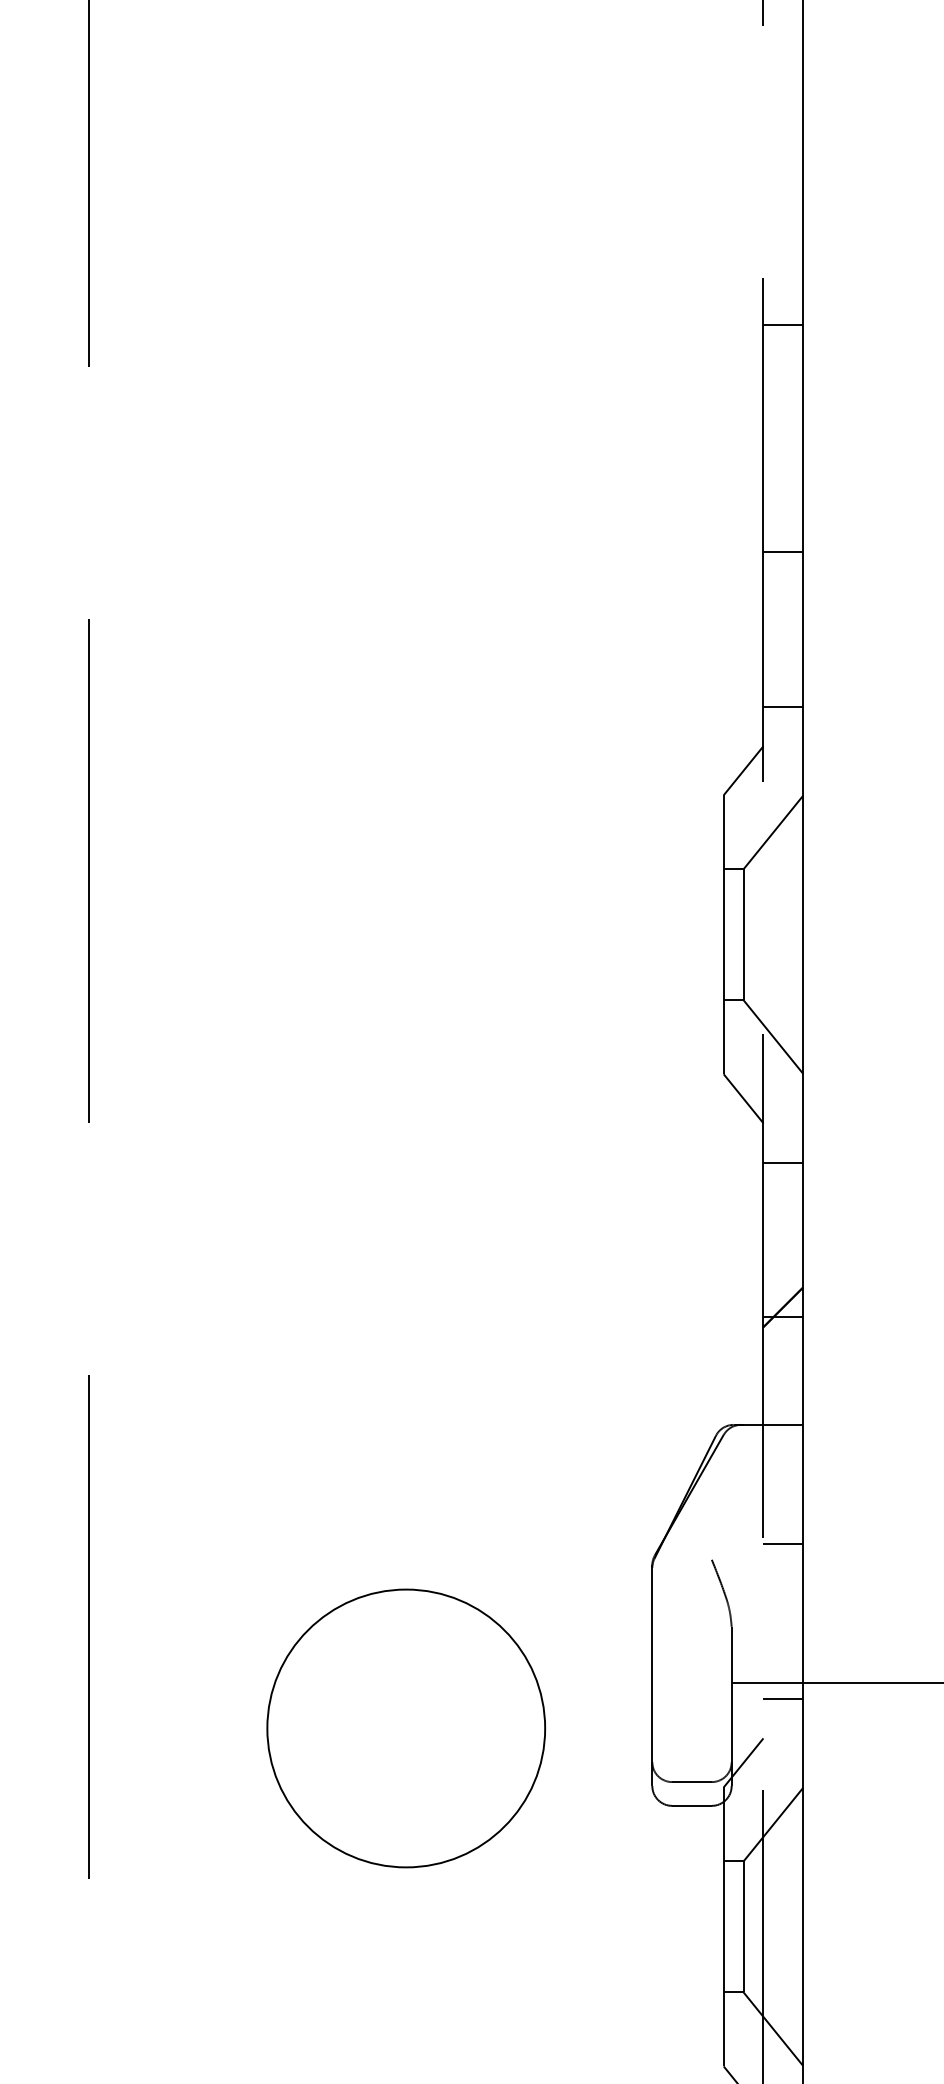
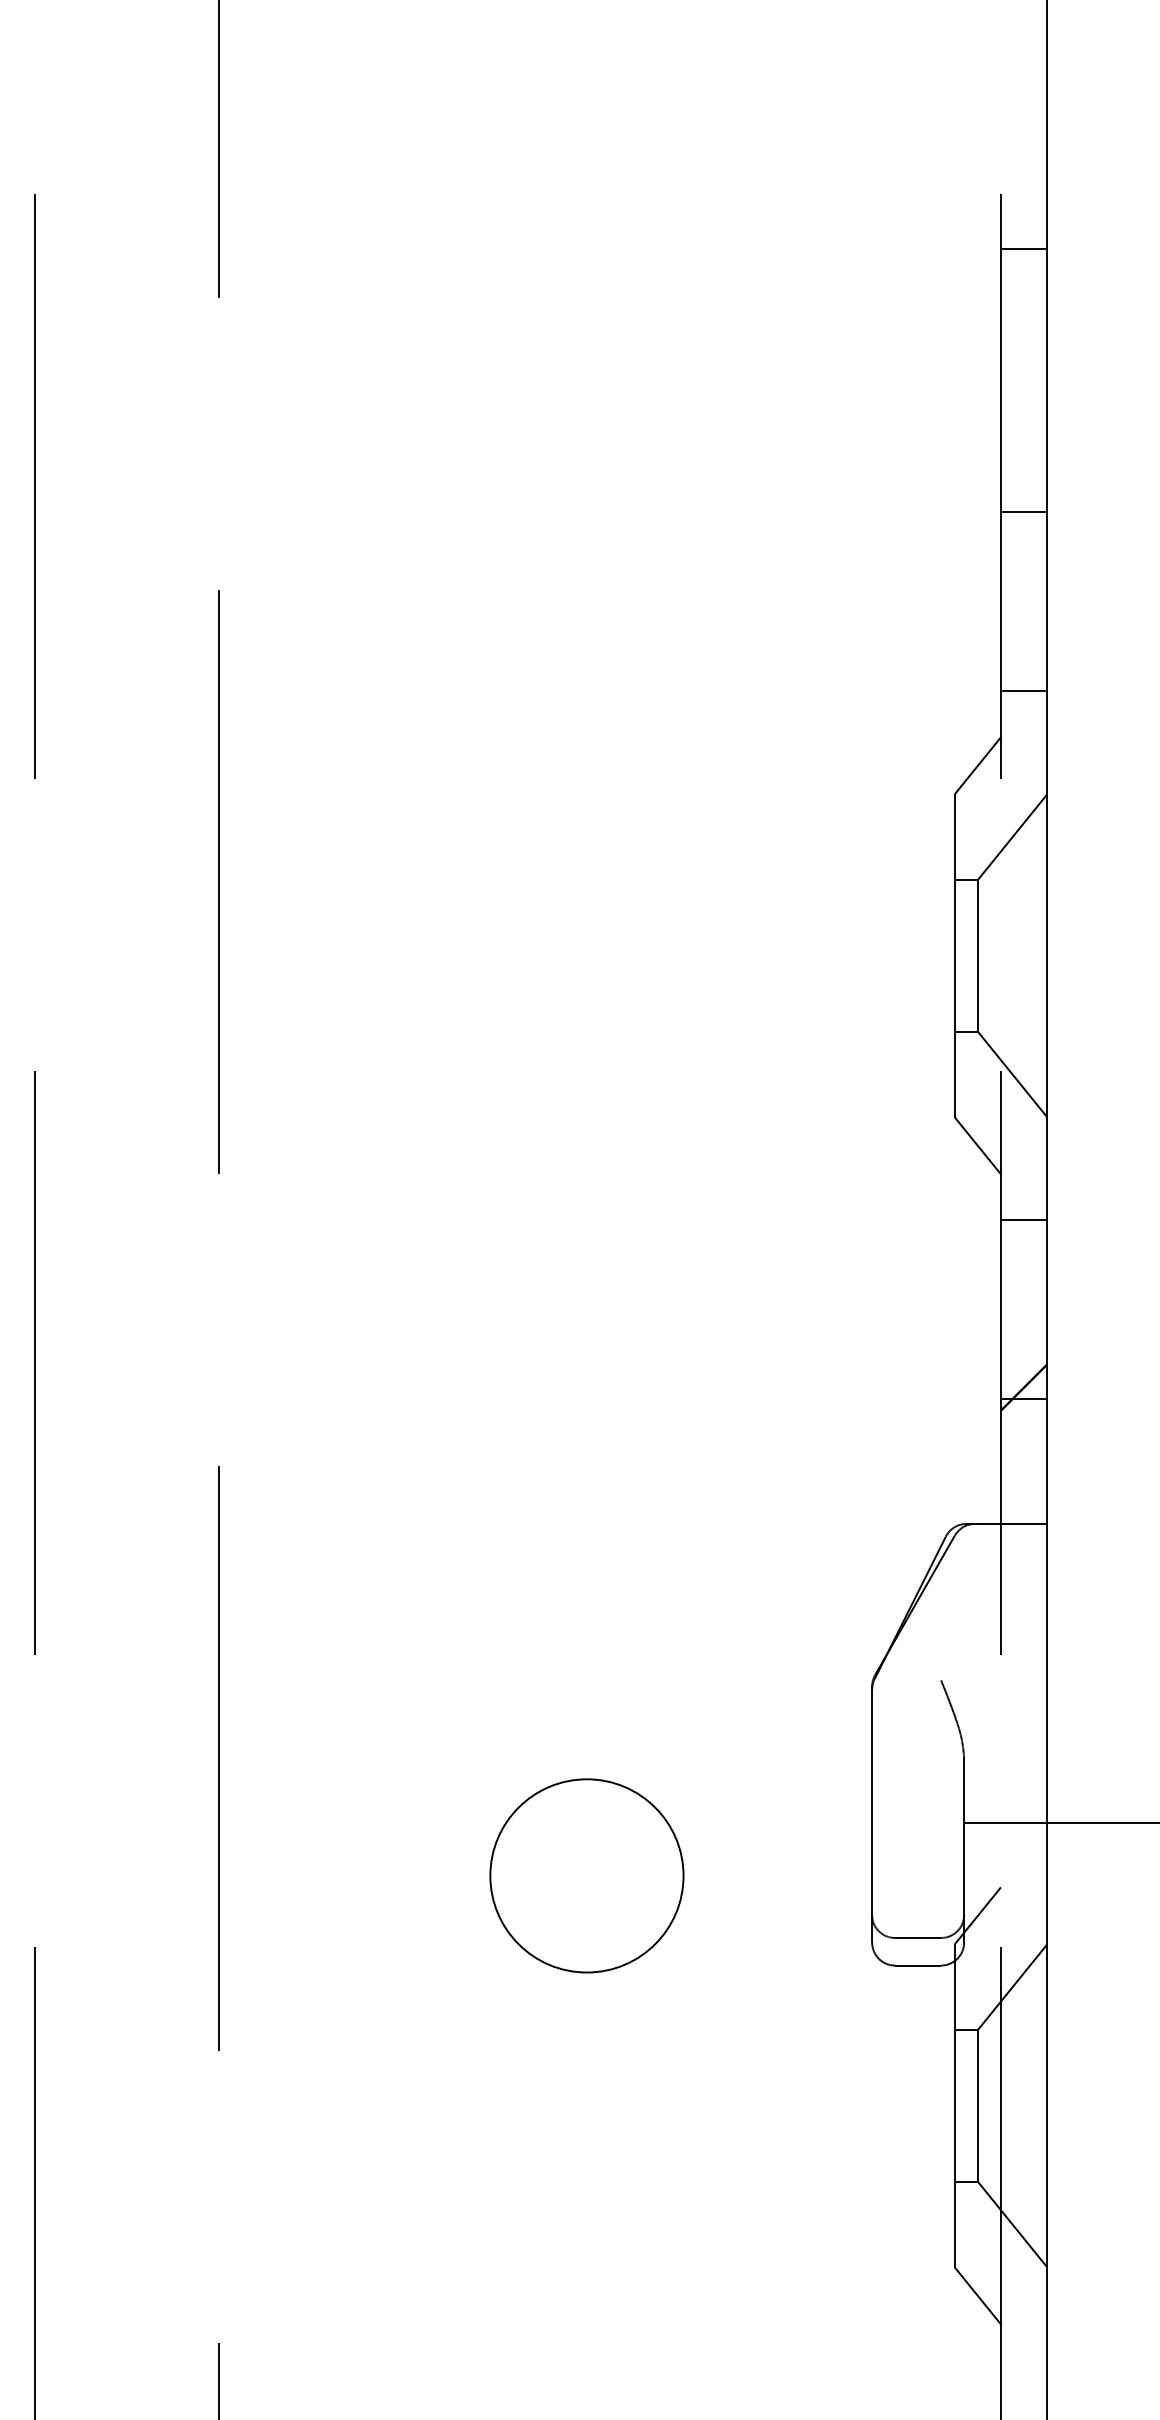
line: (782, 1544) -> (1023, 1662), removed
line: (782, 1698) -> (1023, 1841), removed
circle: (405, 1728) -> (586, 1875), size x0.6

